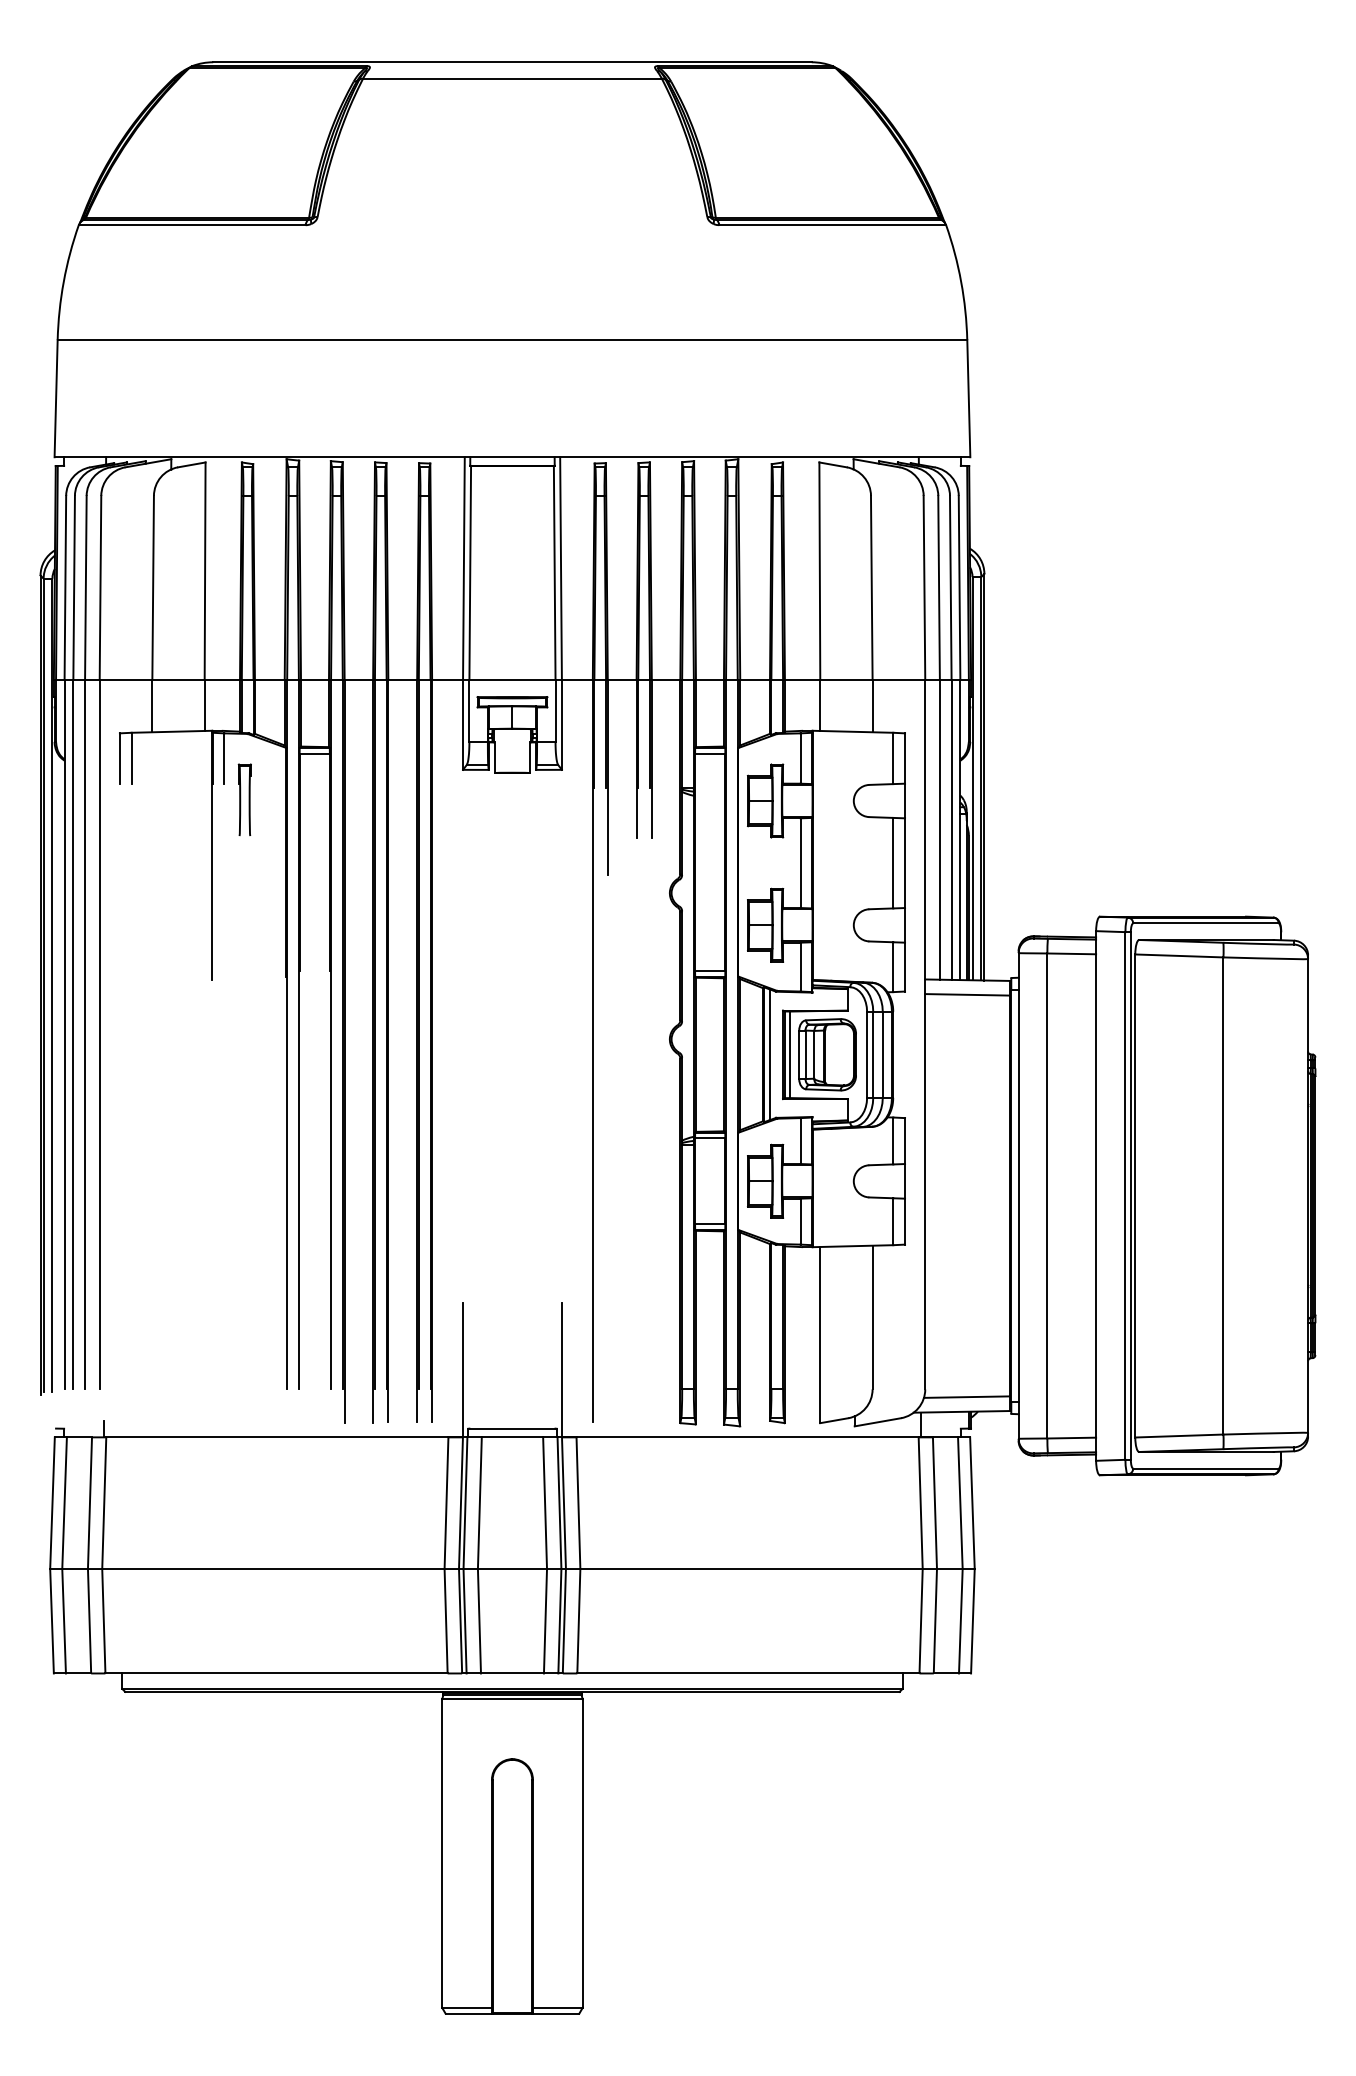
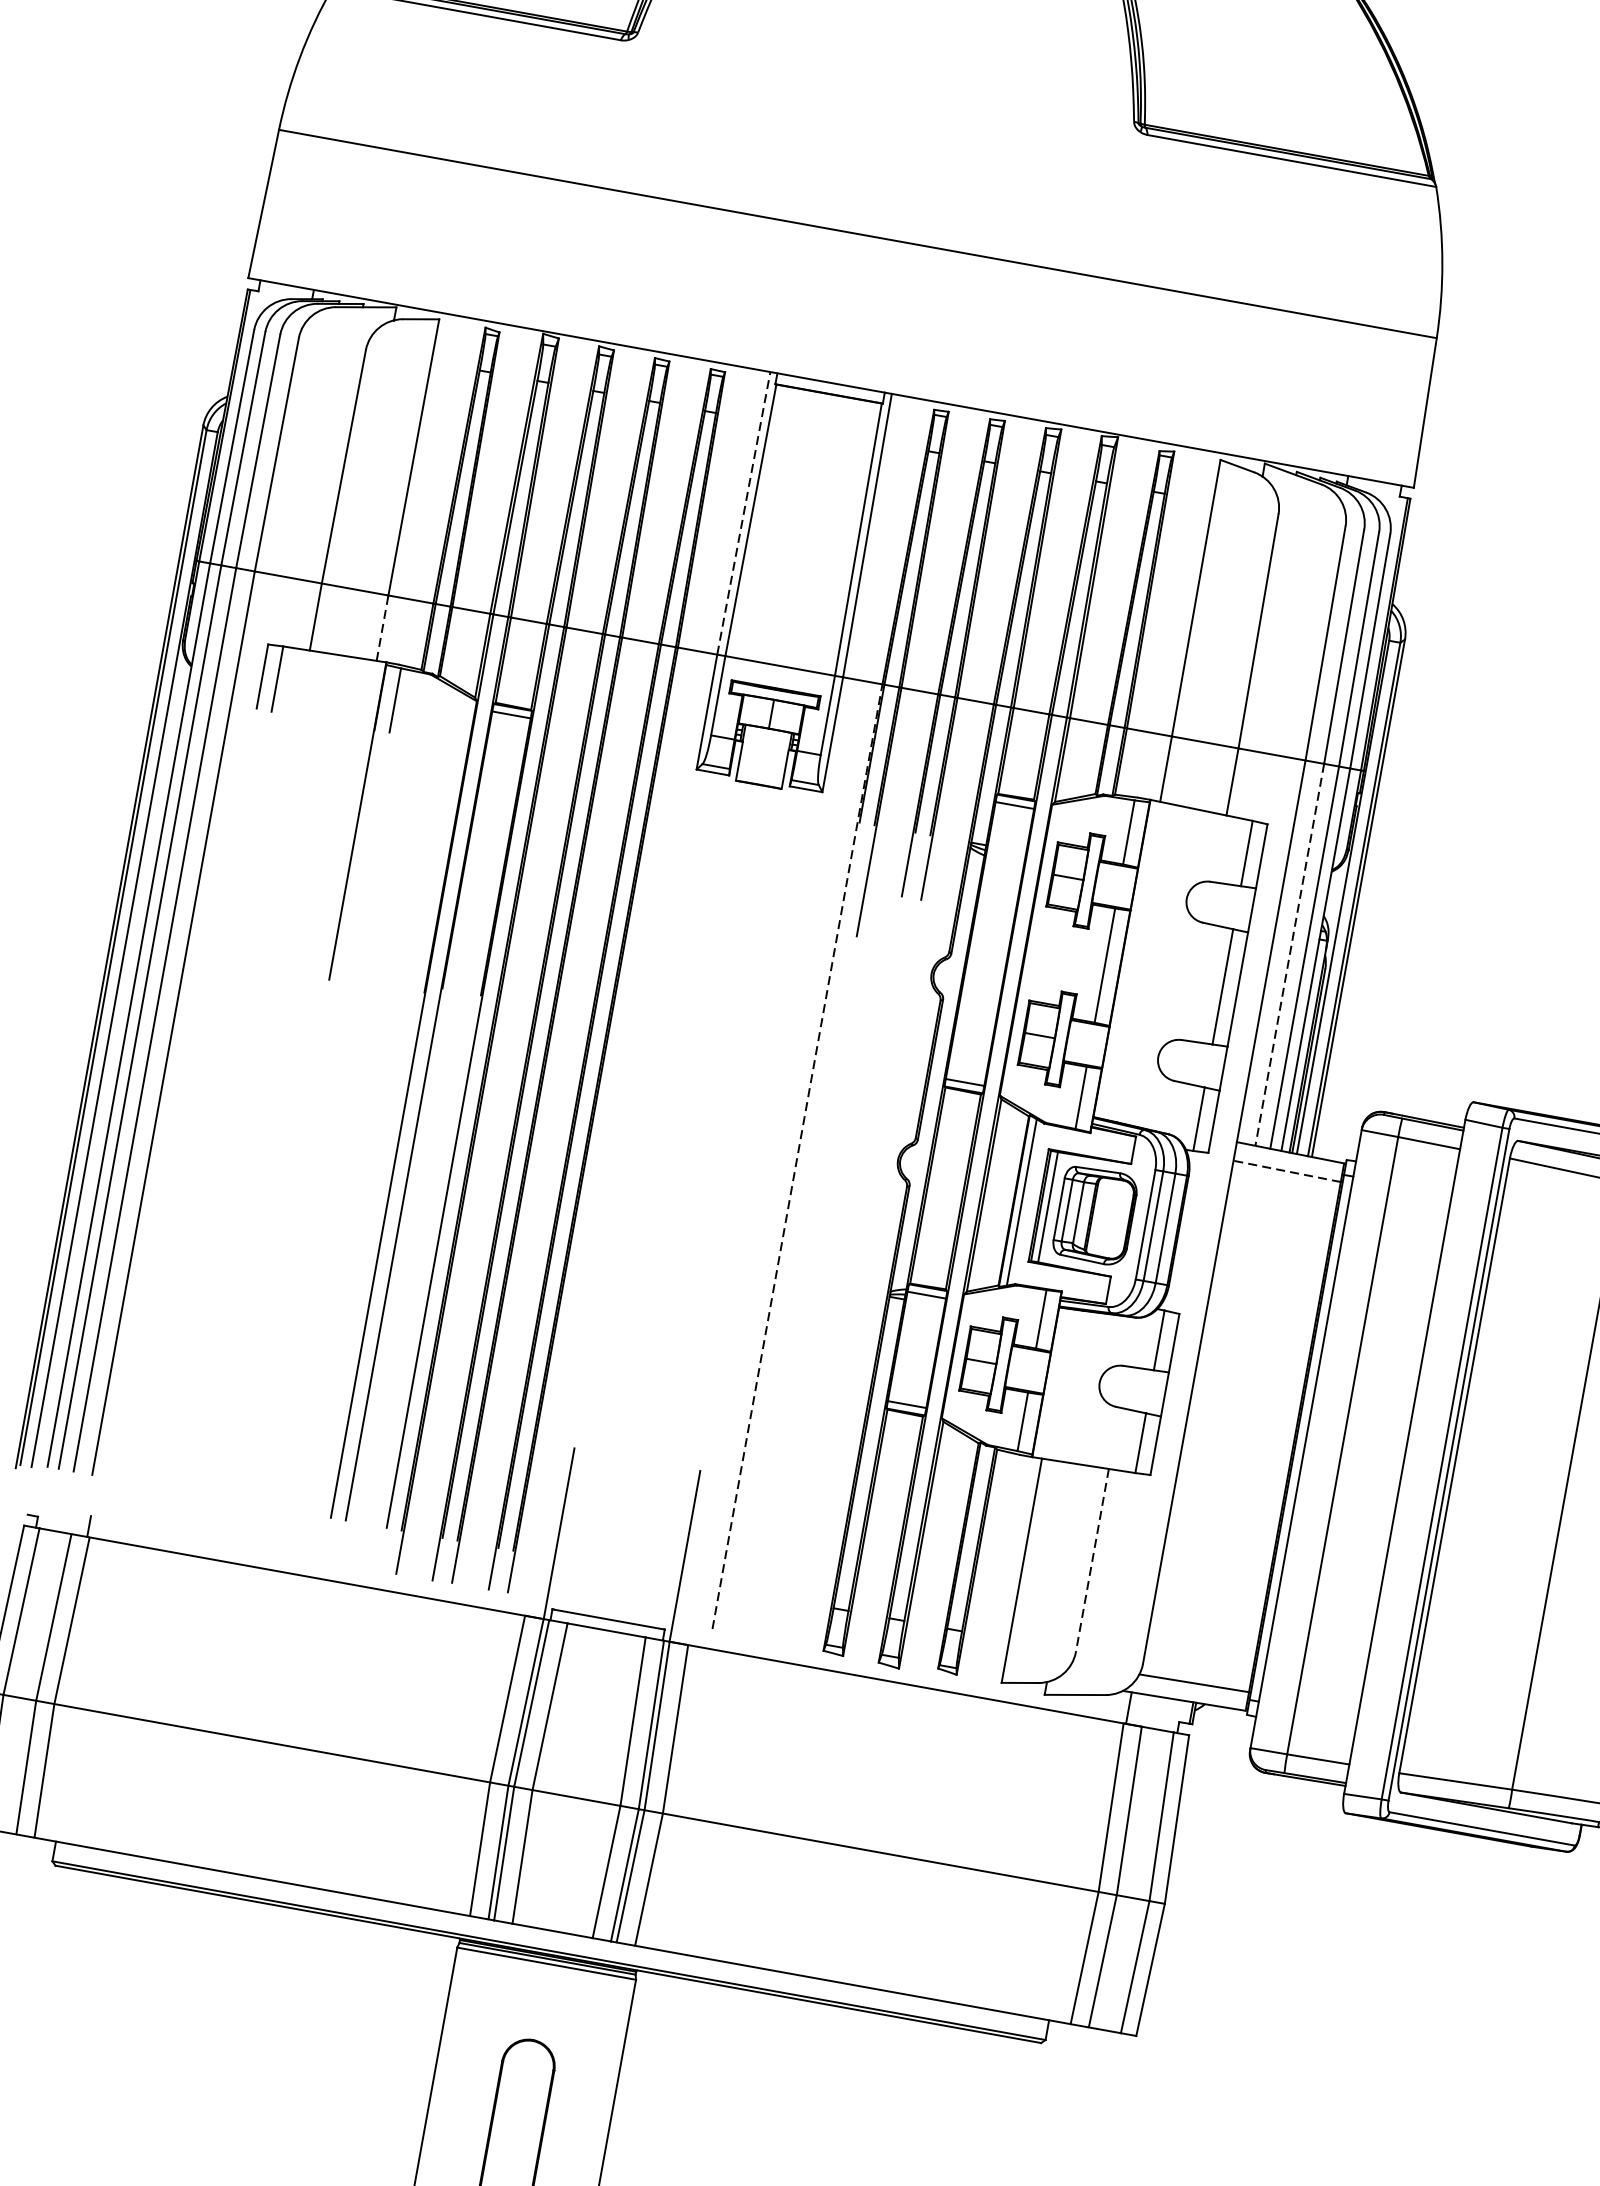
line: (463, 567) -> (743, 512), solid -> dashed
line: (204, 705) -> (382, 628), solid -> dashed
part: (244, 799) -> (411, 757), removed
line: (939, 830) -> (1289, 955), solid -> dashed
line: (967, 994) -> (1287, 1170), solid -> dashed
line: (592, 1050) -> (797, 1156), solid -> dashed
line: (872, 1317) -> (1092, 1560), solid -> dashed

